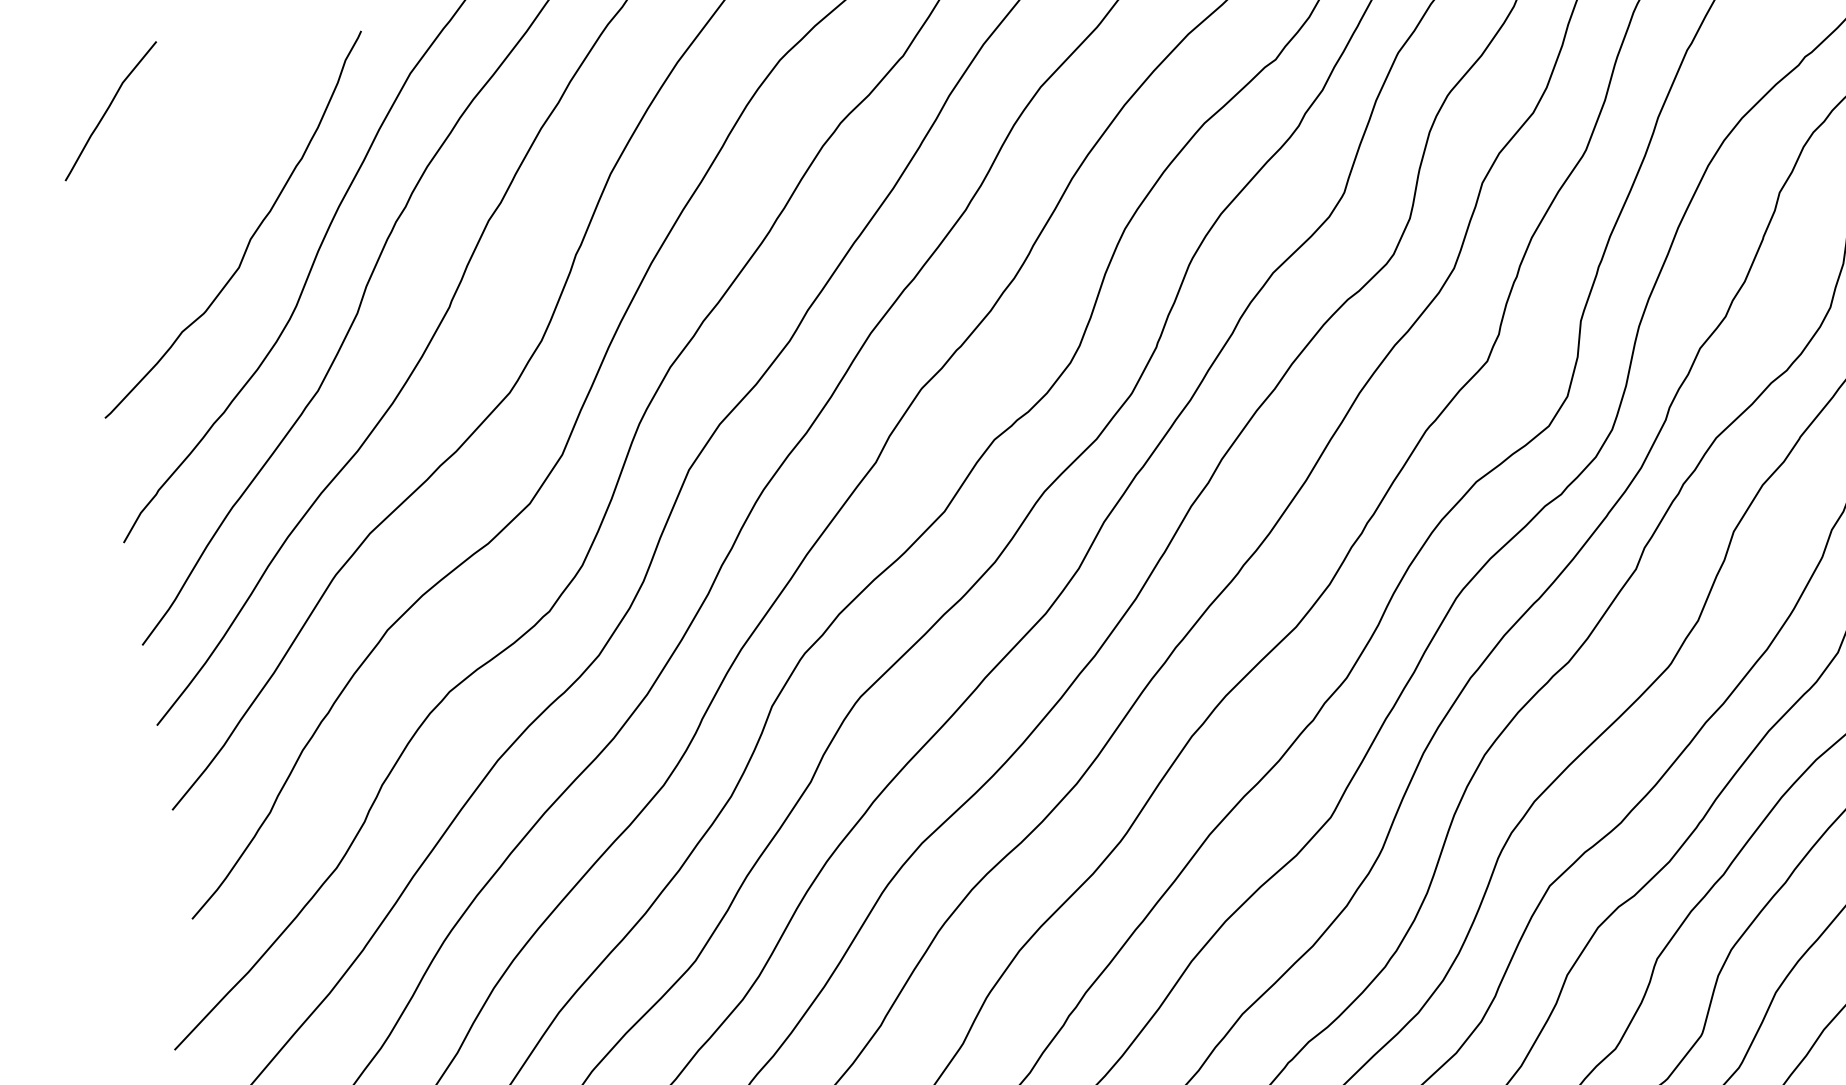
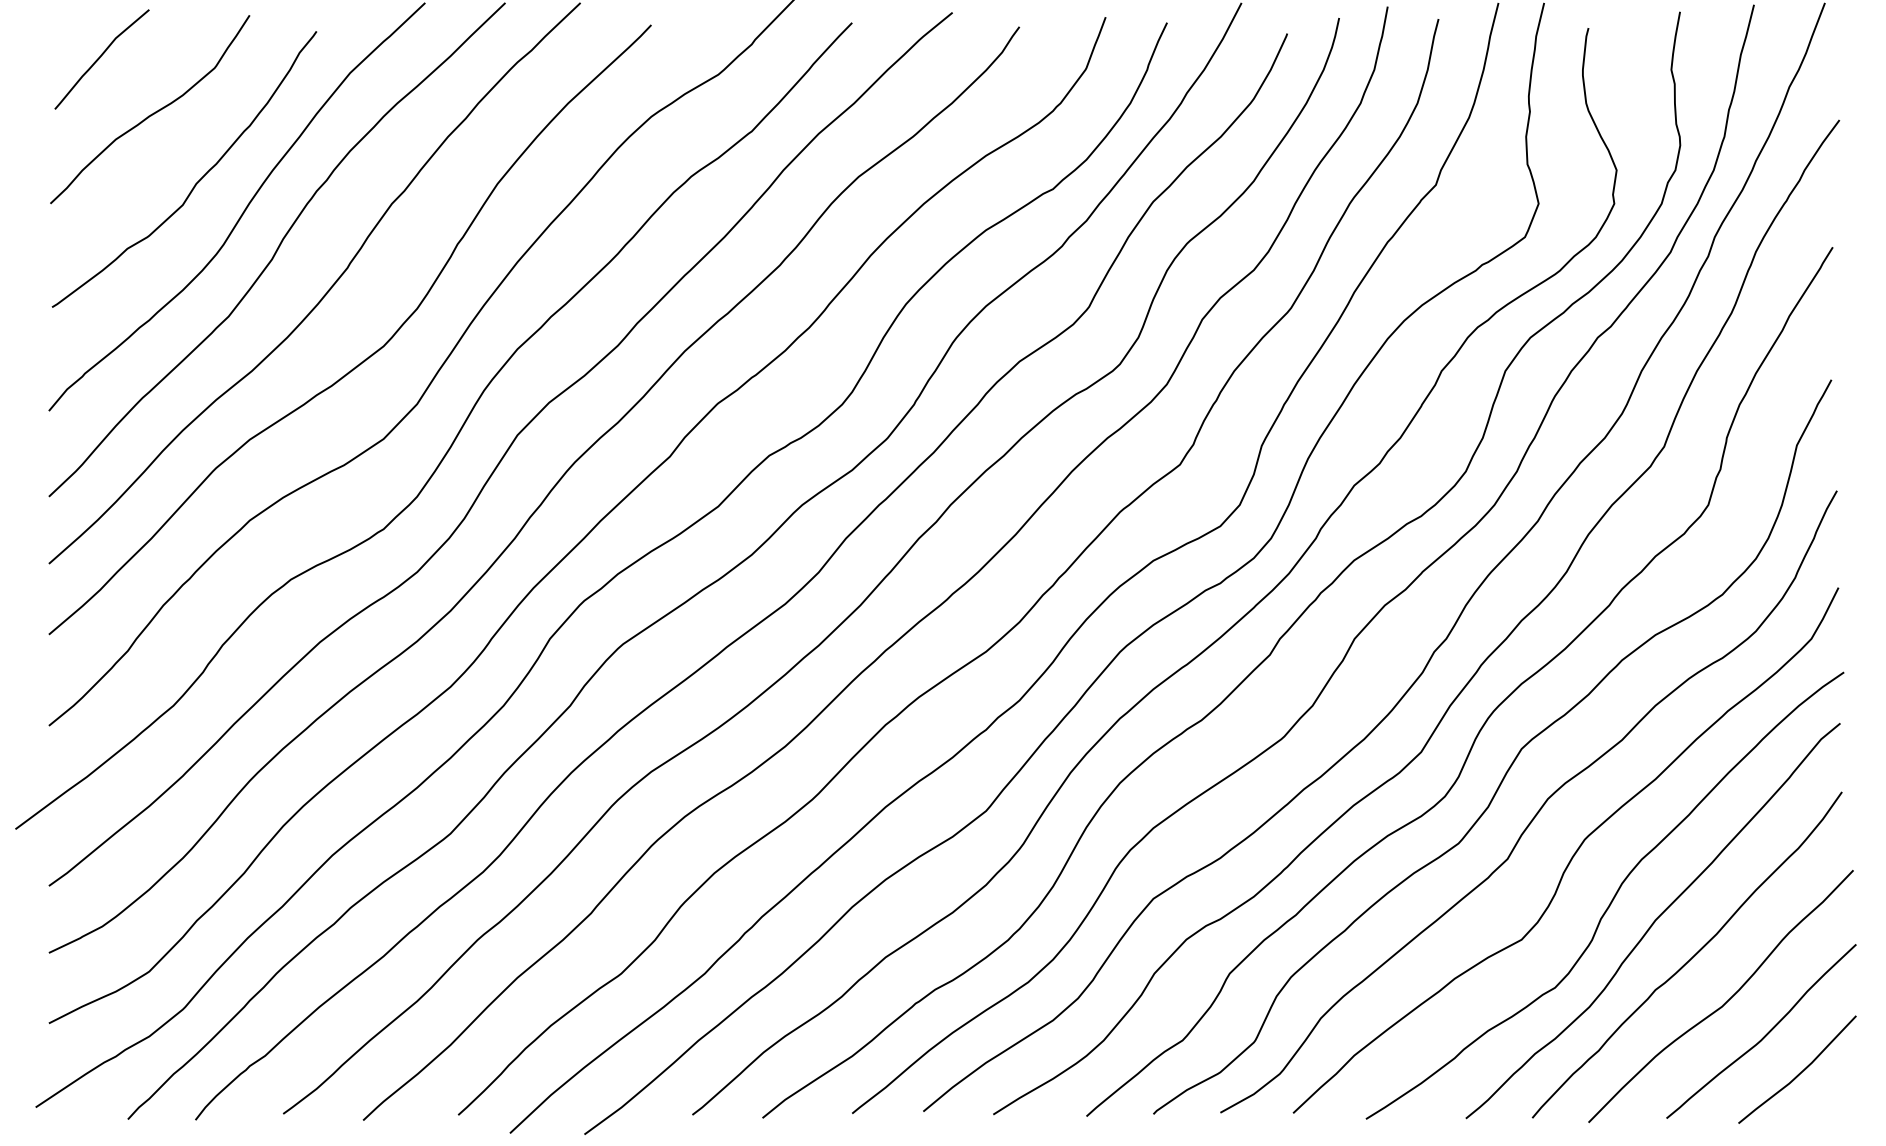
curve: (183, 163) -> (153, 112), added

